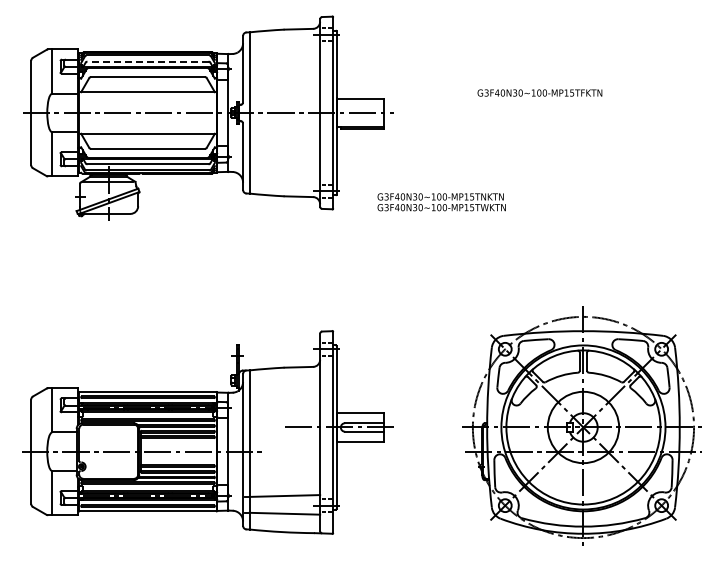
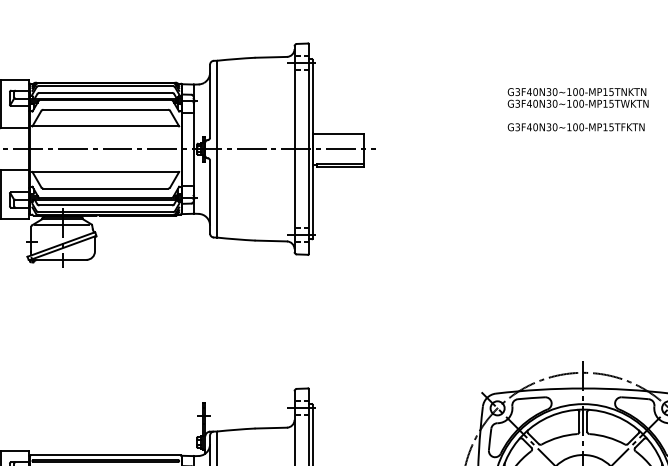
line: (148, 61) -> (106, 92), dashed -> solid
text: (539, 92) -> (575, 126), moved
text: (441, 202) -> (577, 98), moved

